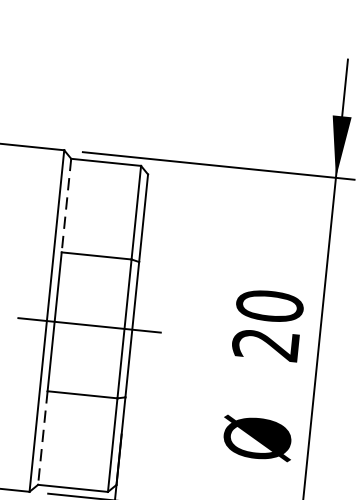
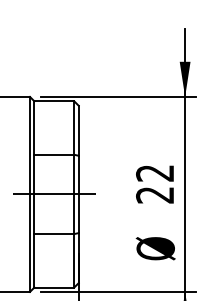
line: (66, 206) -> (34, 128), dashed -> solid
text: (270, 304) -> (155, 172), 20 -> 22
line: (42, 437) -> (34, 260), dashed -> solid

